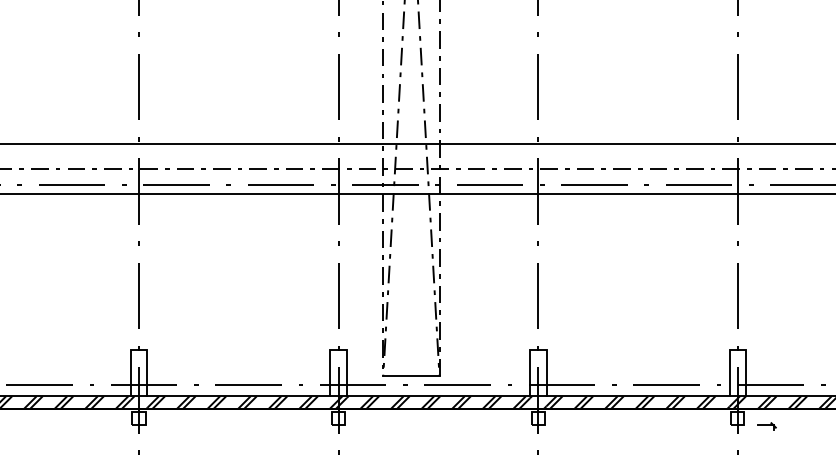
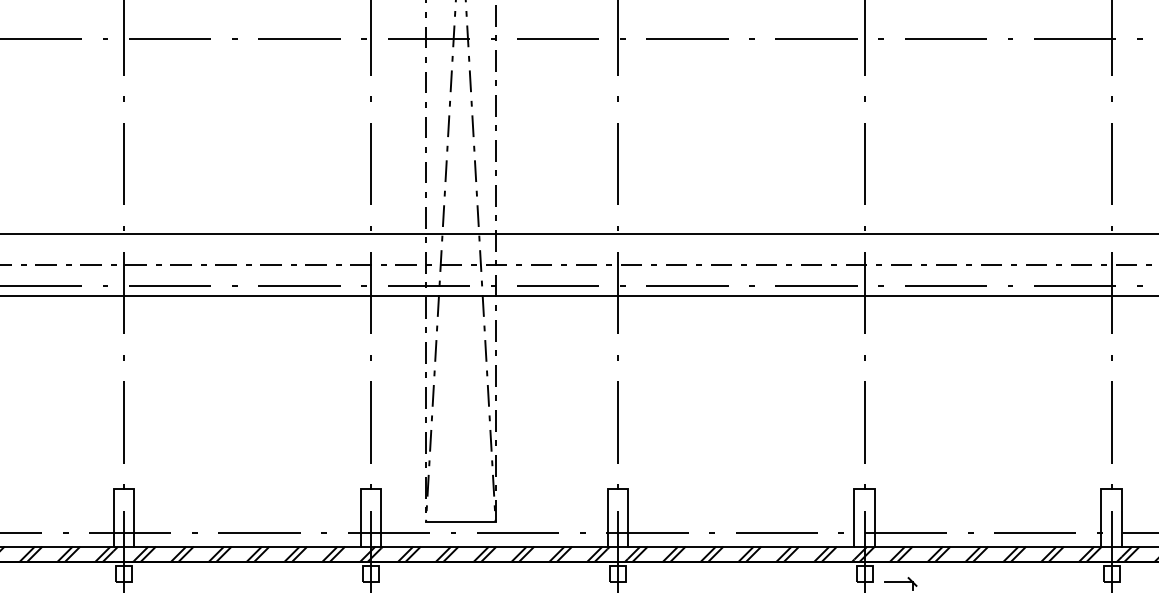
part: (766, 426) -> (900, 583), size x1.43

